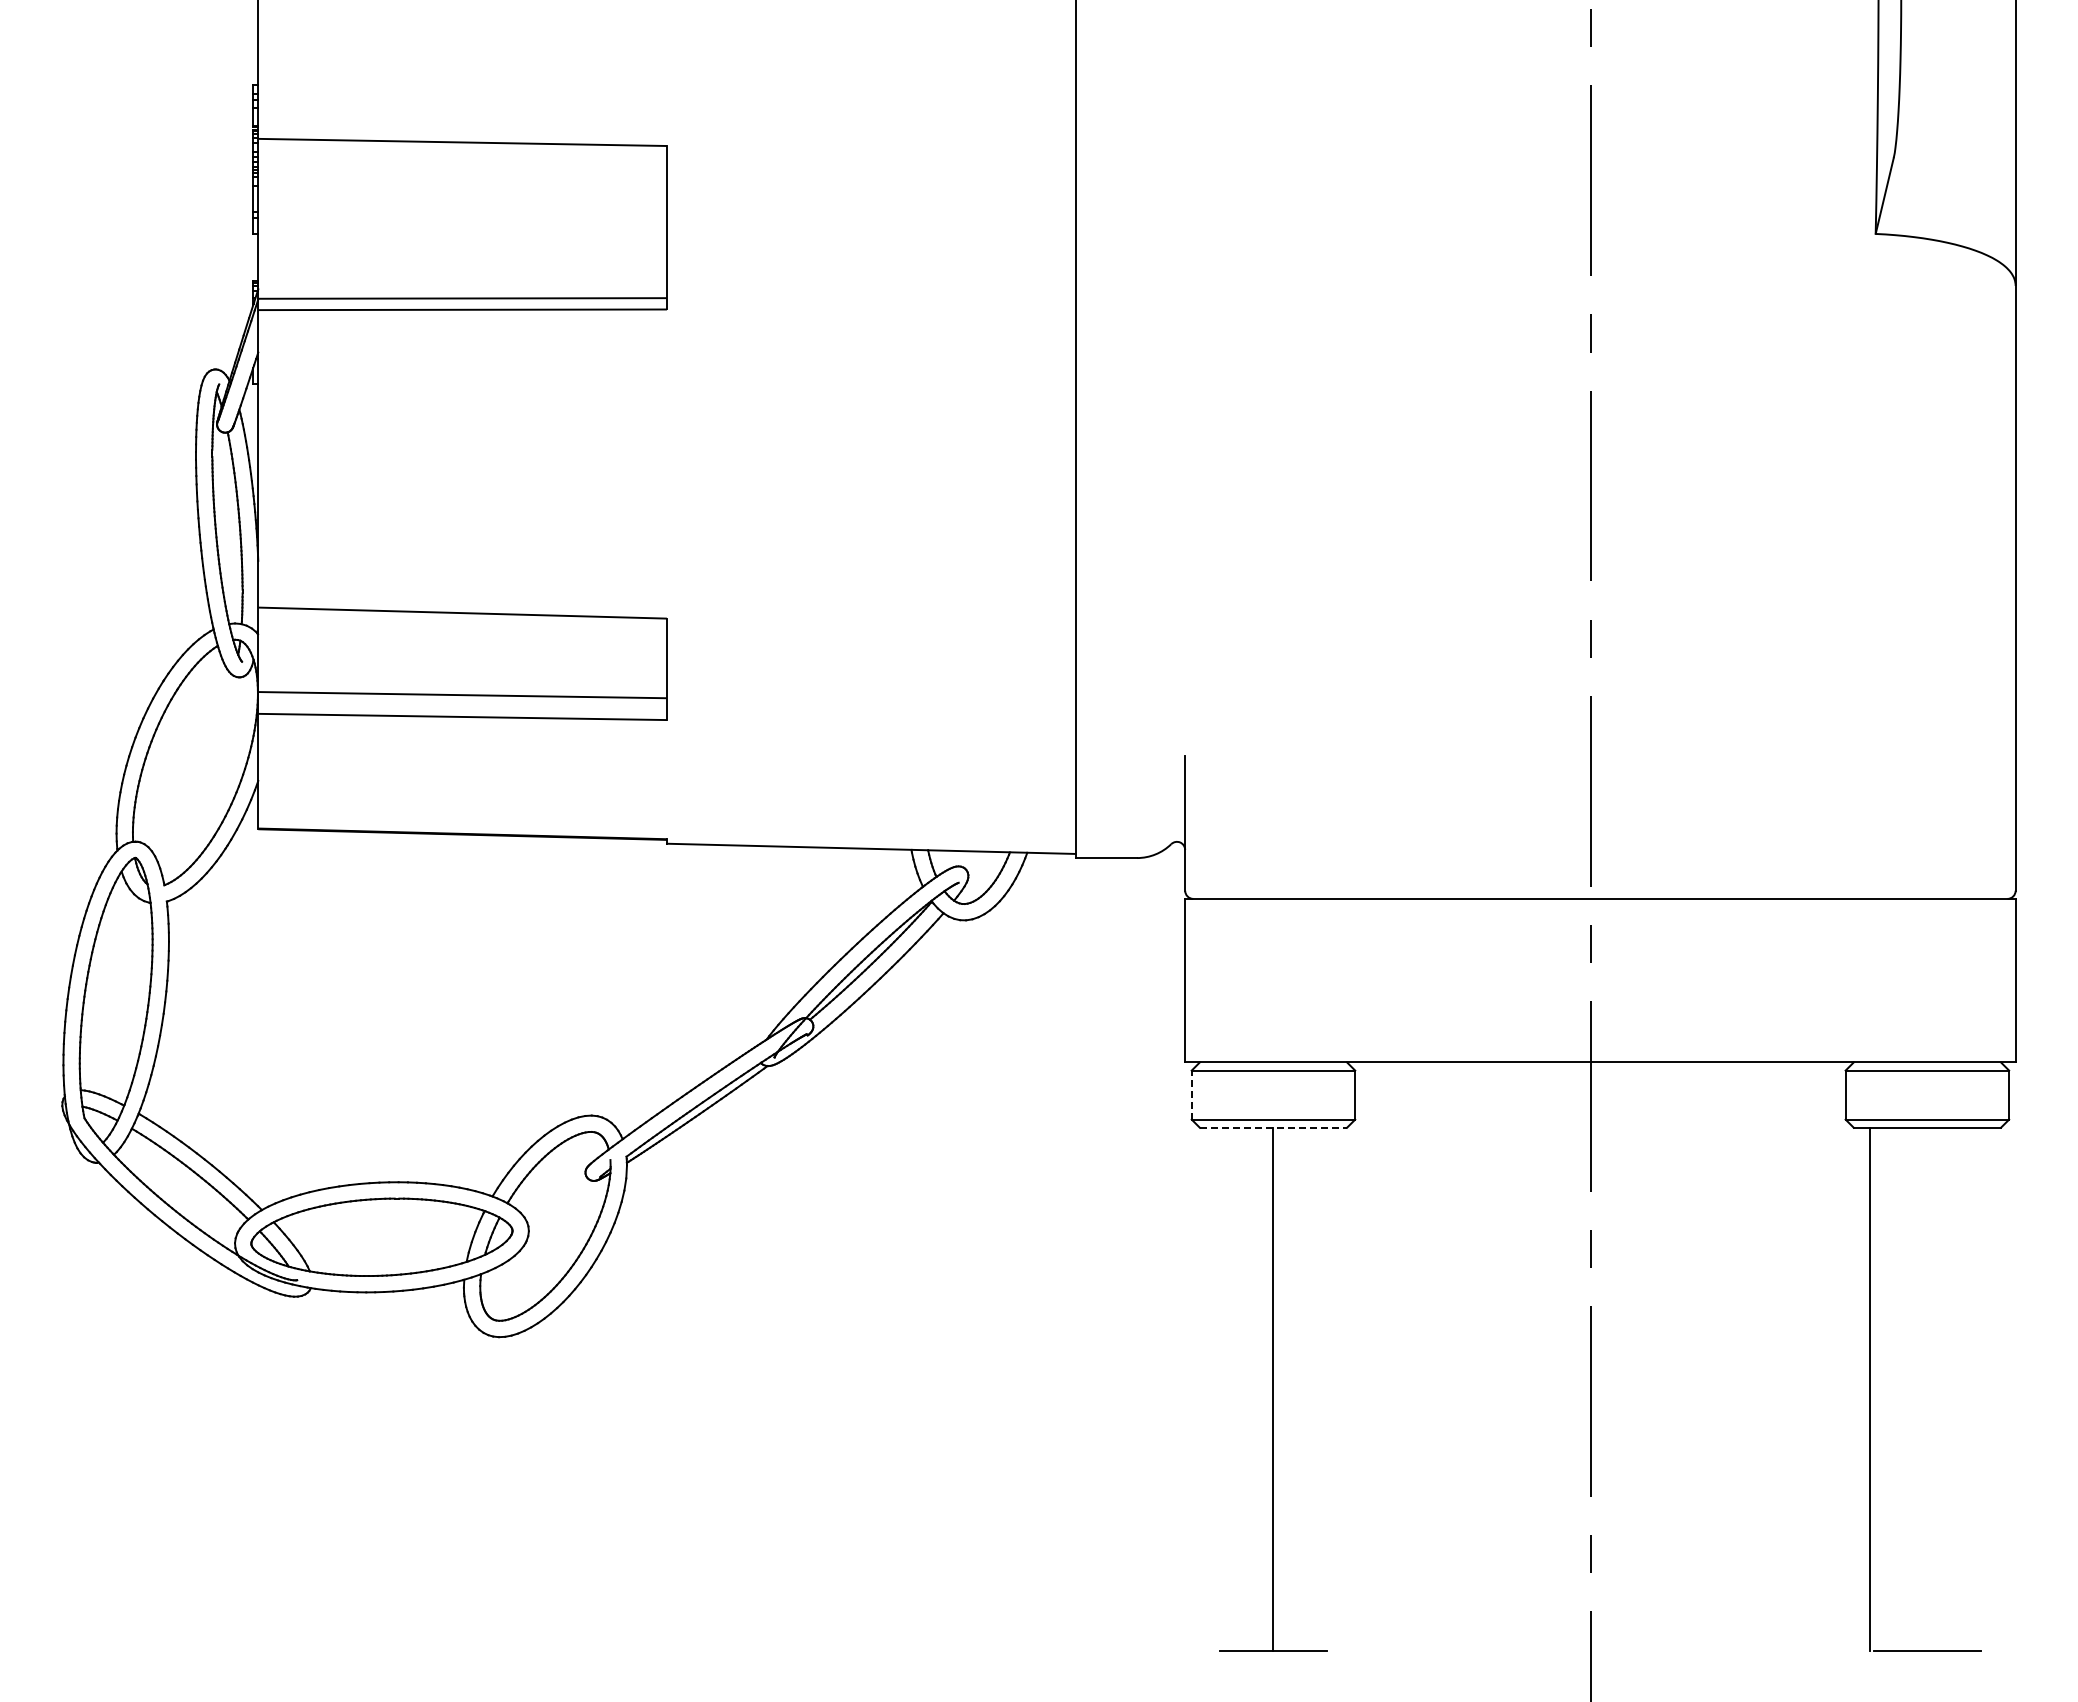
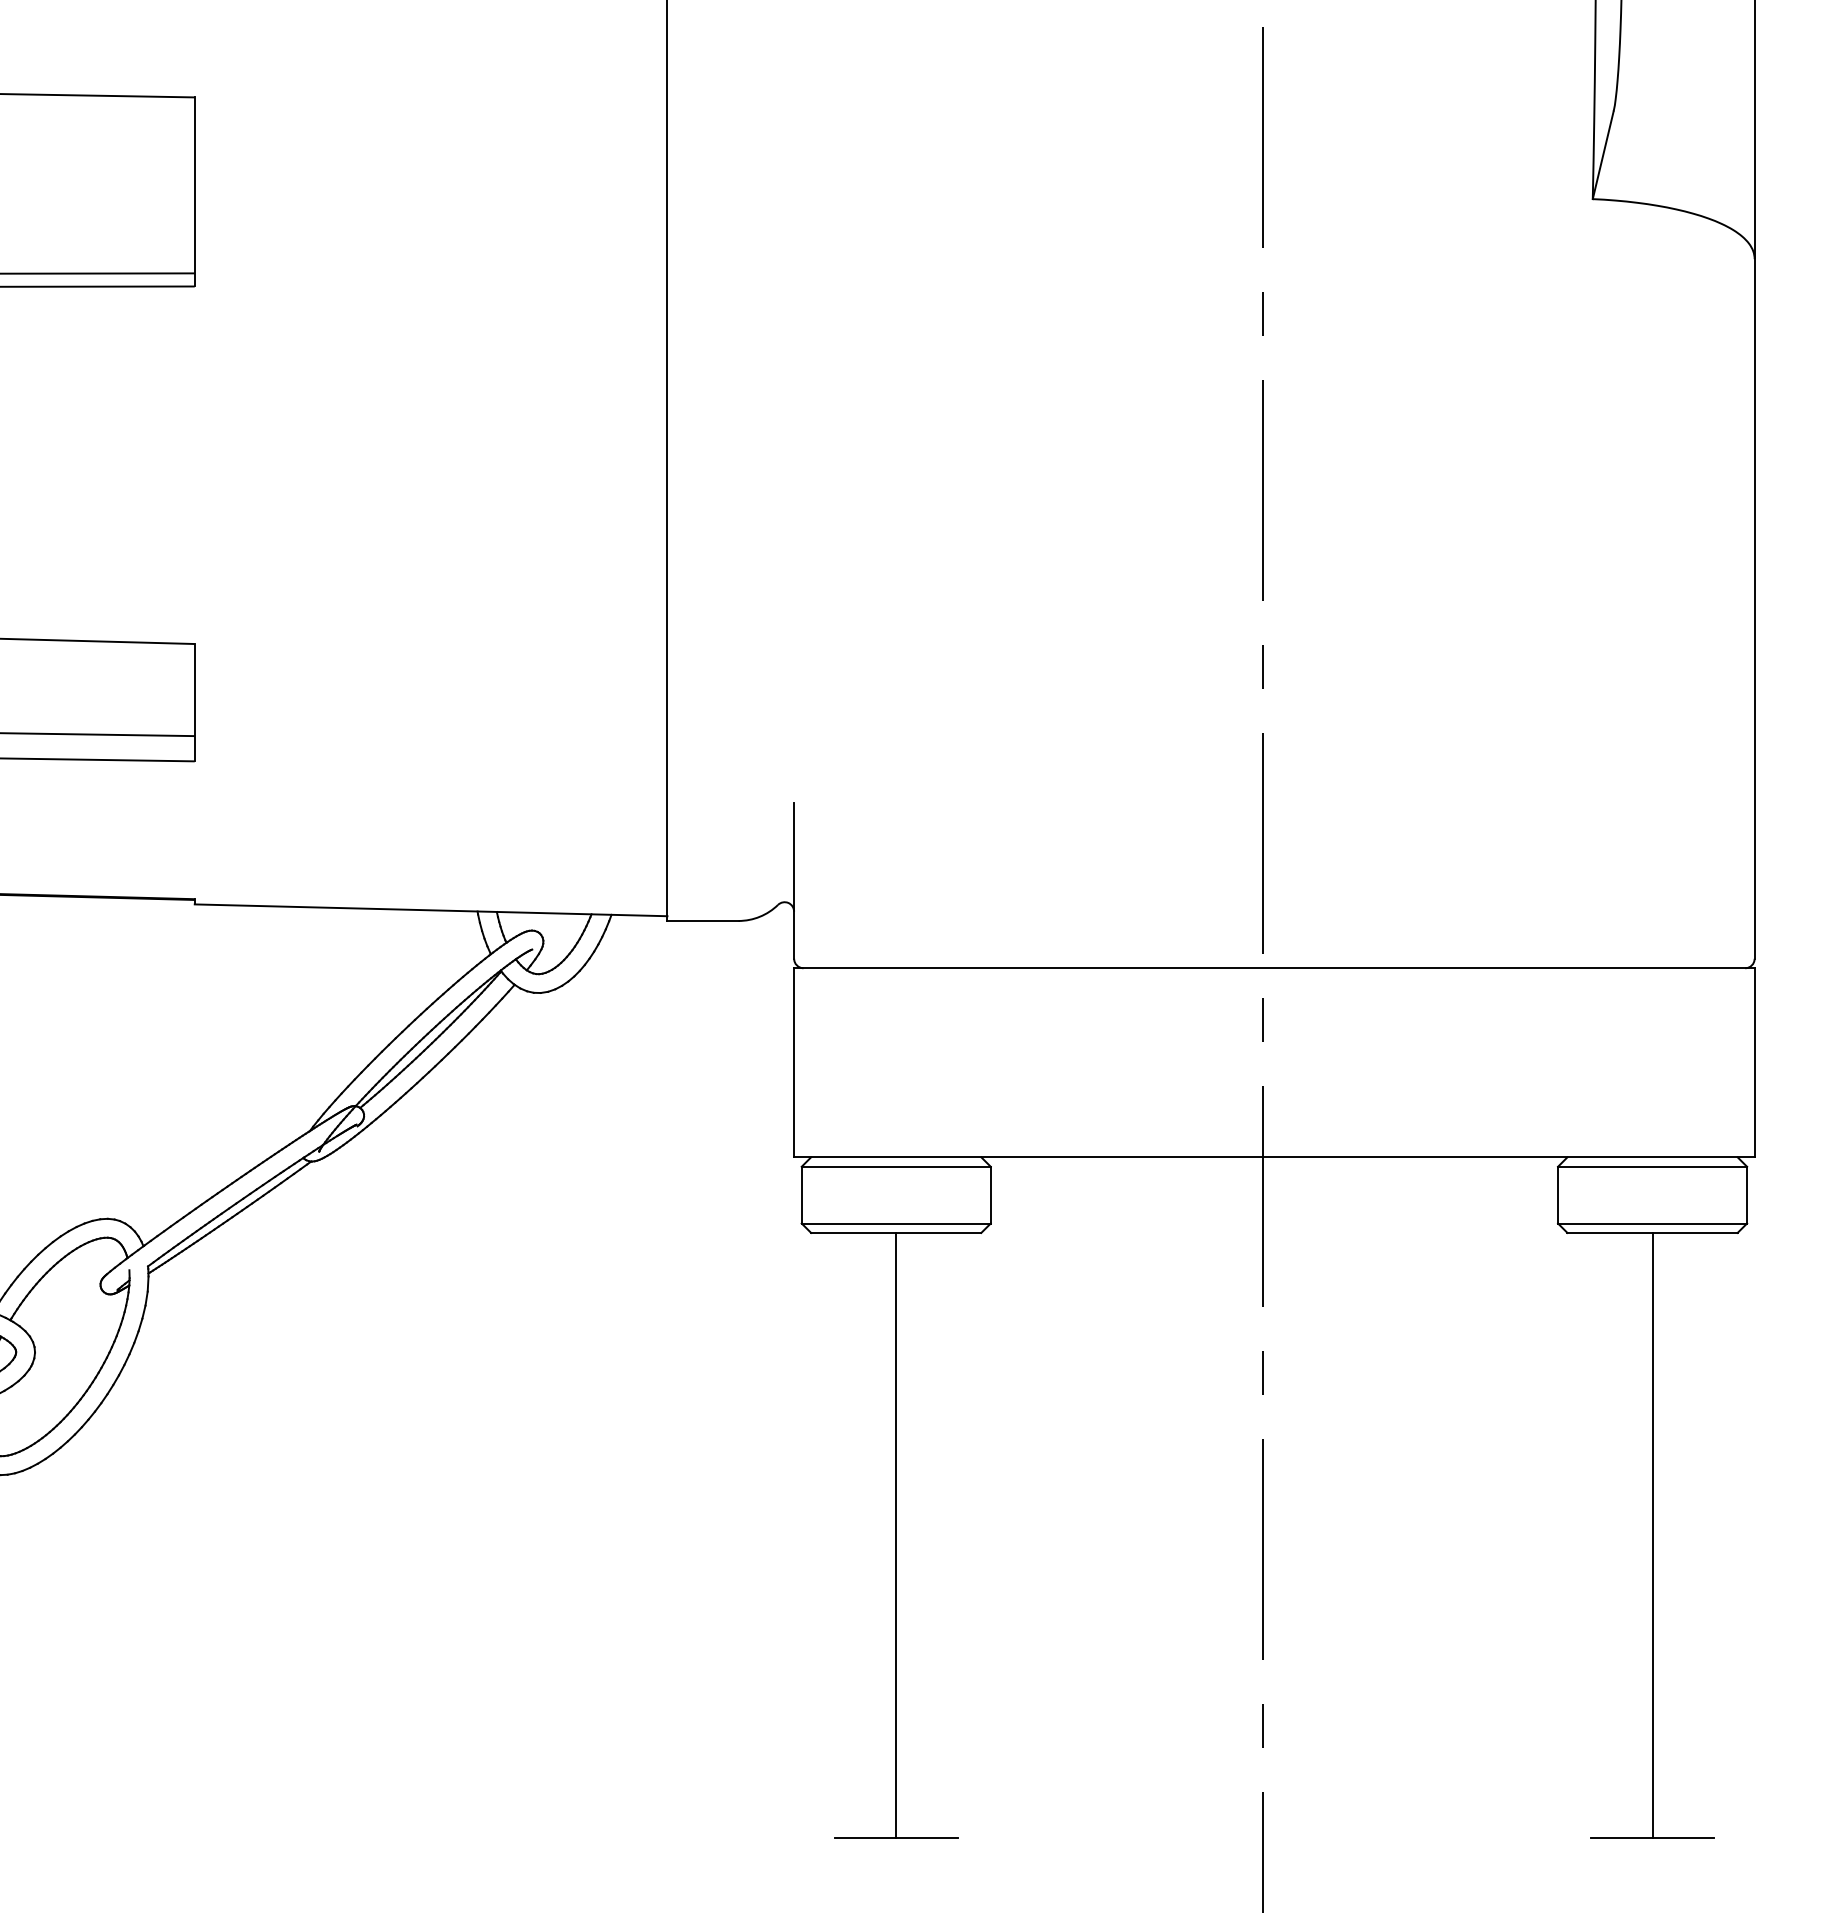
line: (1191, 1095) -> (801, 1195), dashed -> solid
line: (1273, 1127) -> (896, 1232), dashed -> solid
line: (1870, 1388) -> (1652, 1534), moved

